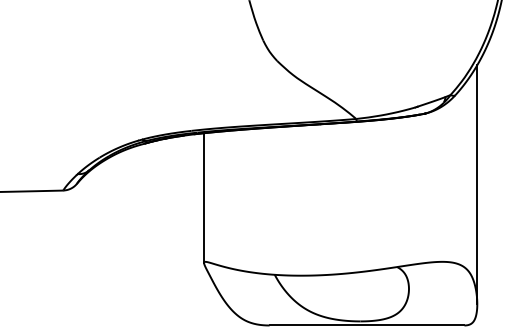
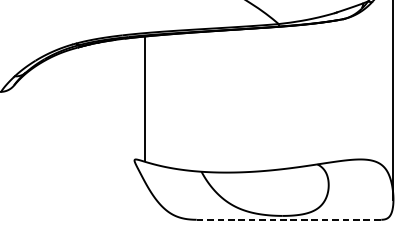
line: (204, 198) -> (145, 99), moved
line: (367, 325) -> (289, 219), solid -> dashed

